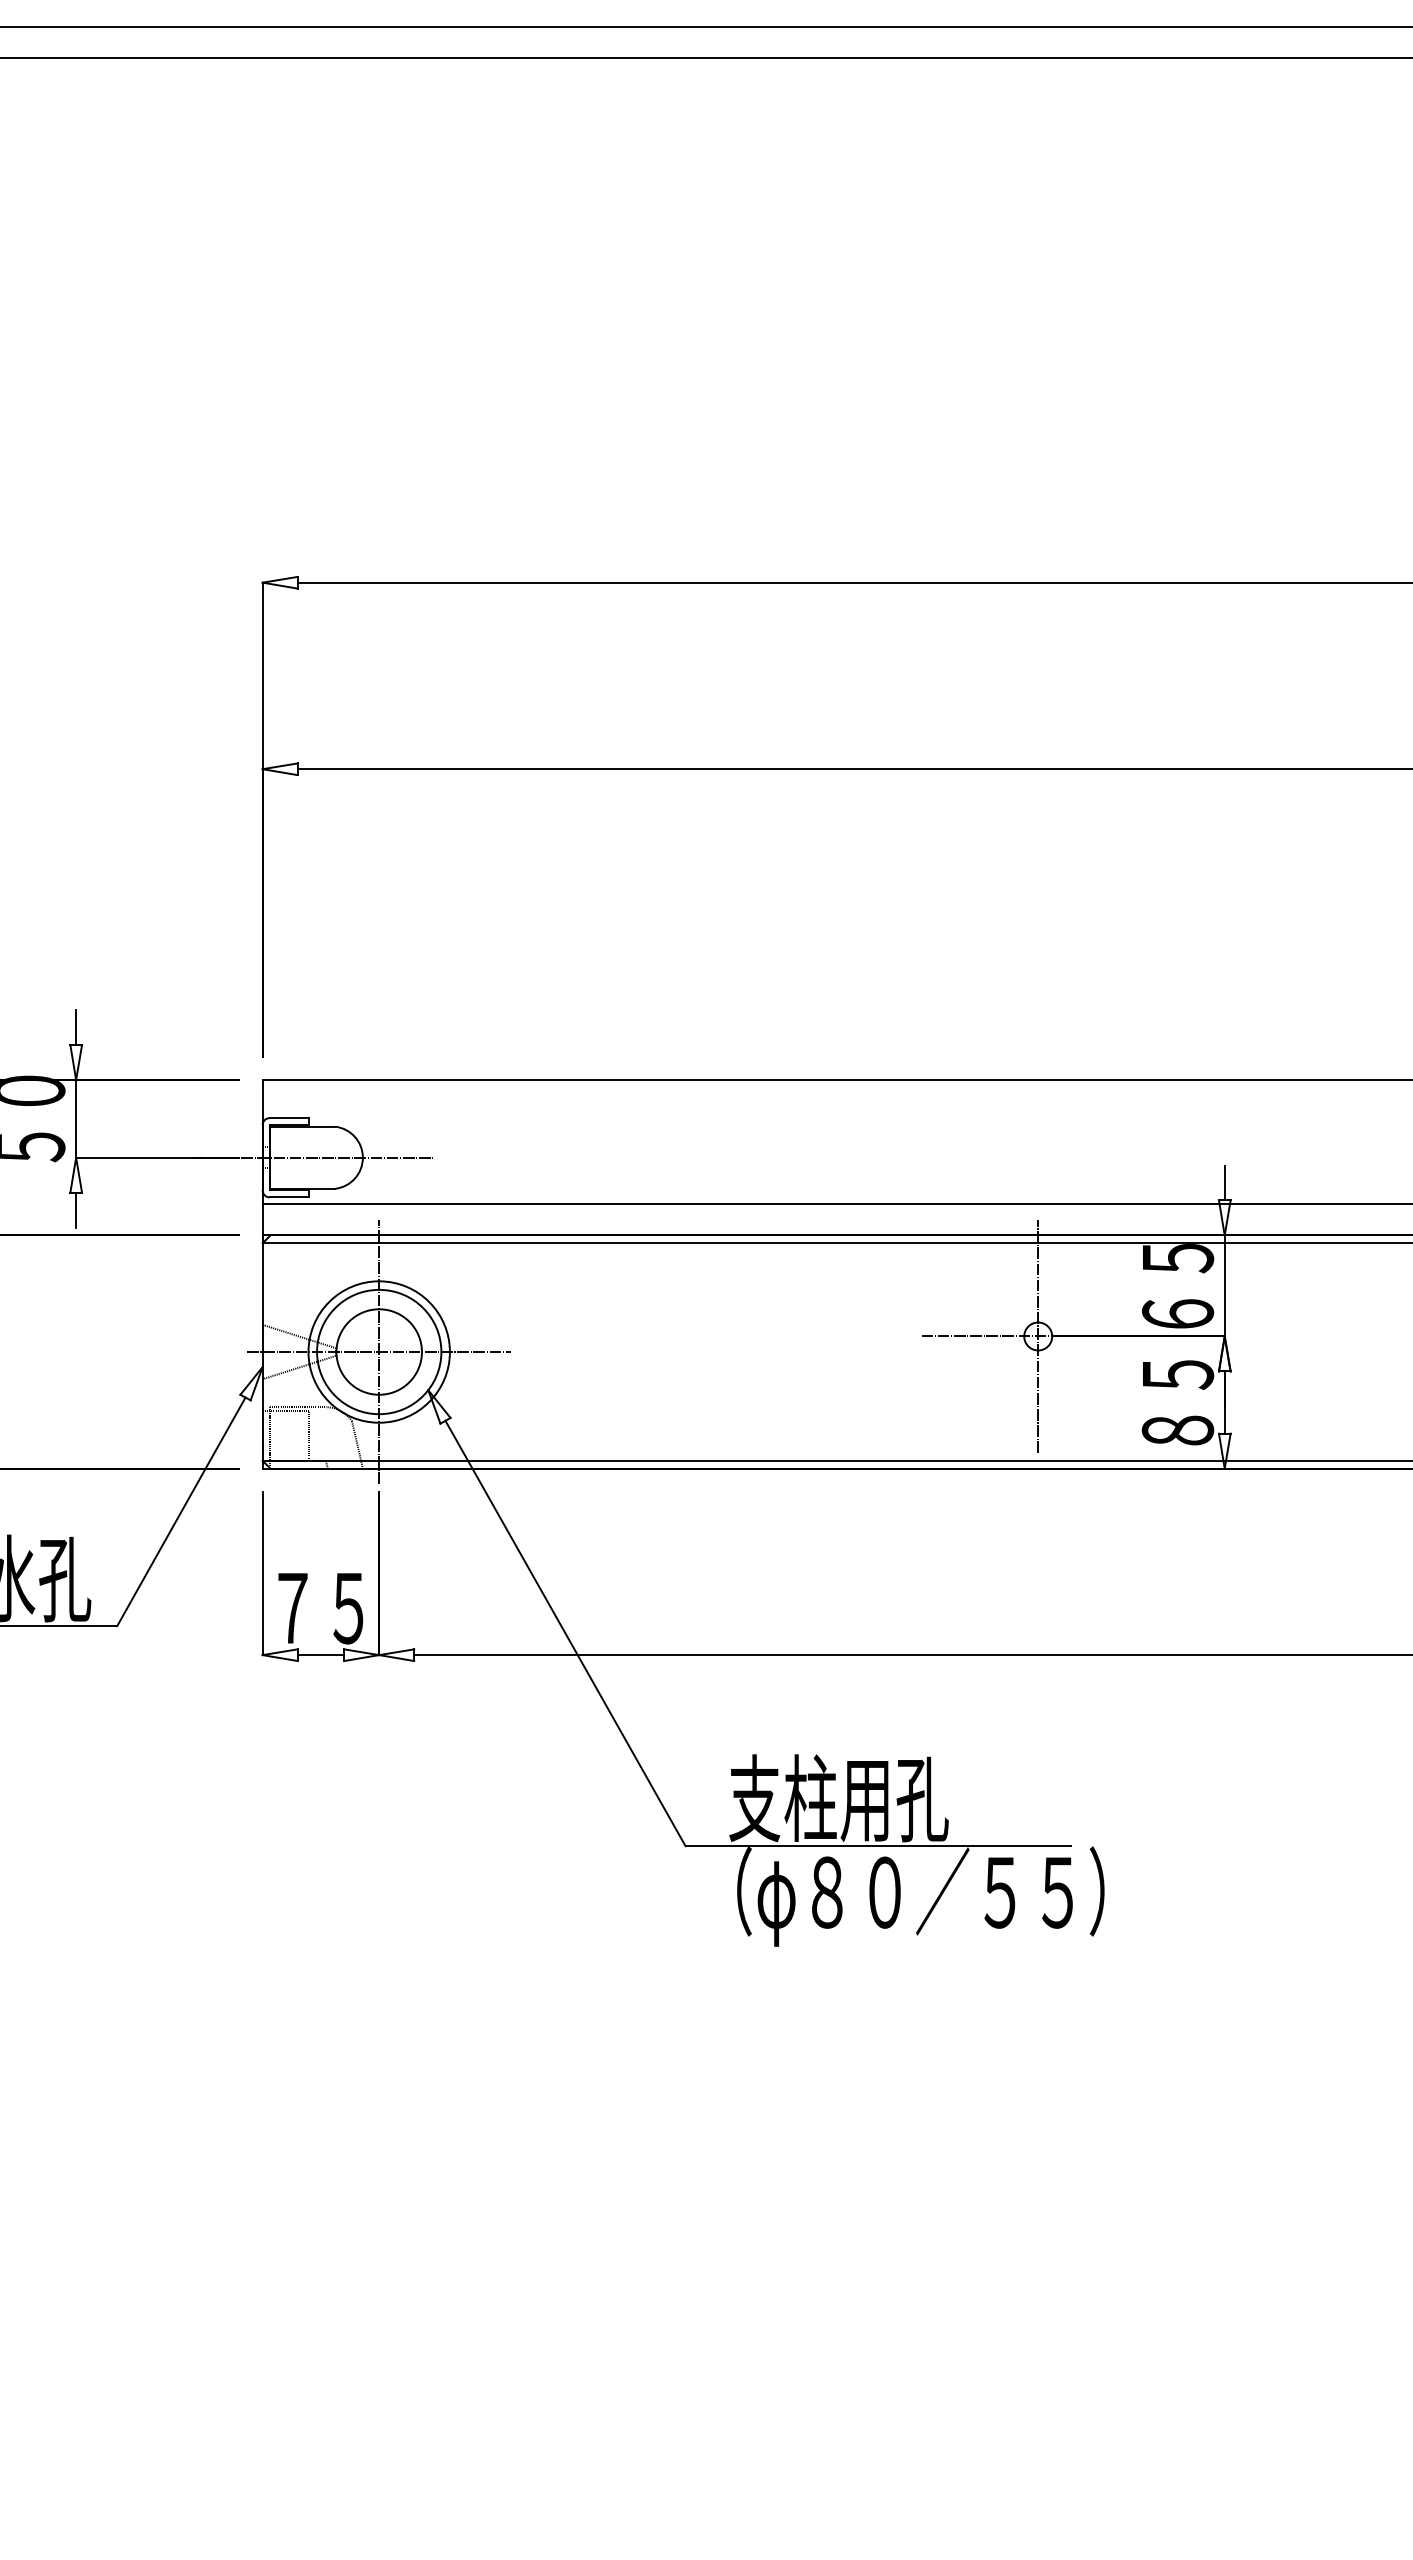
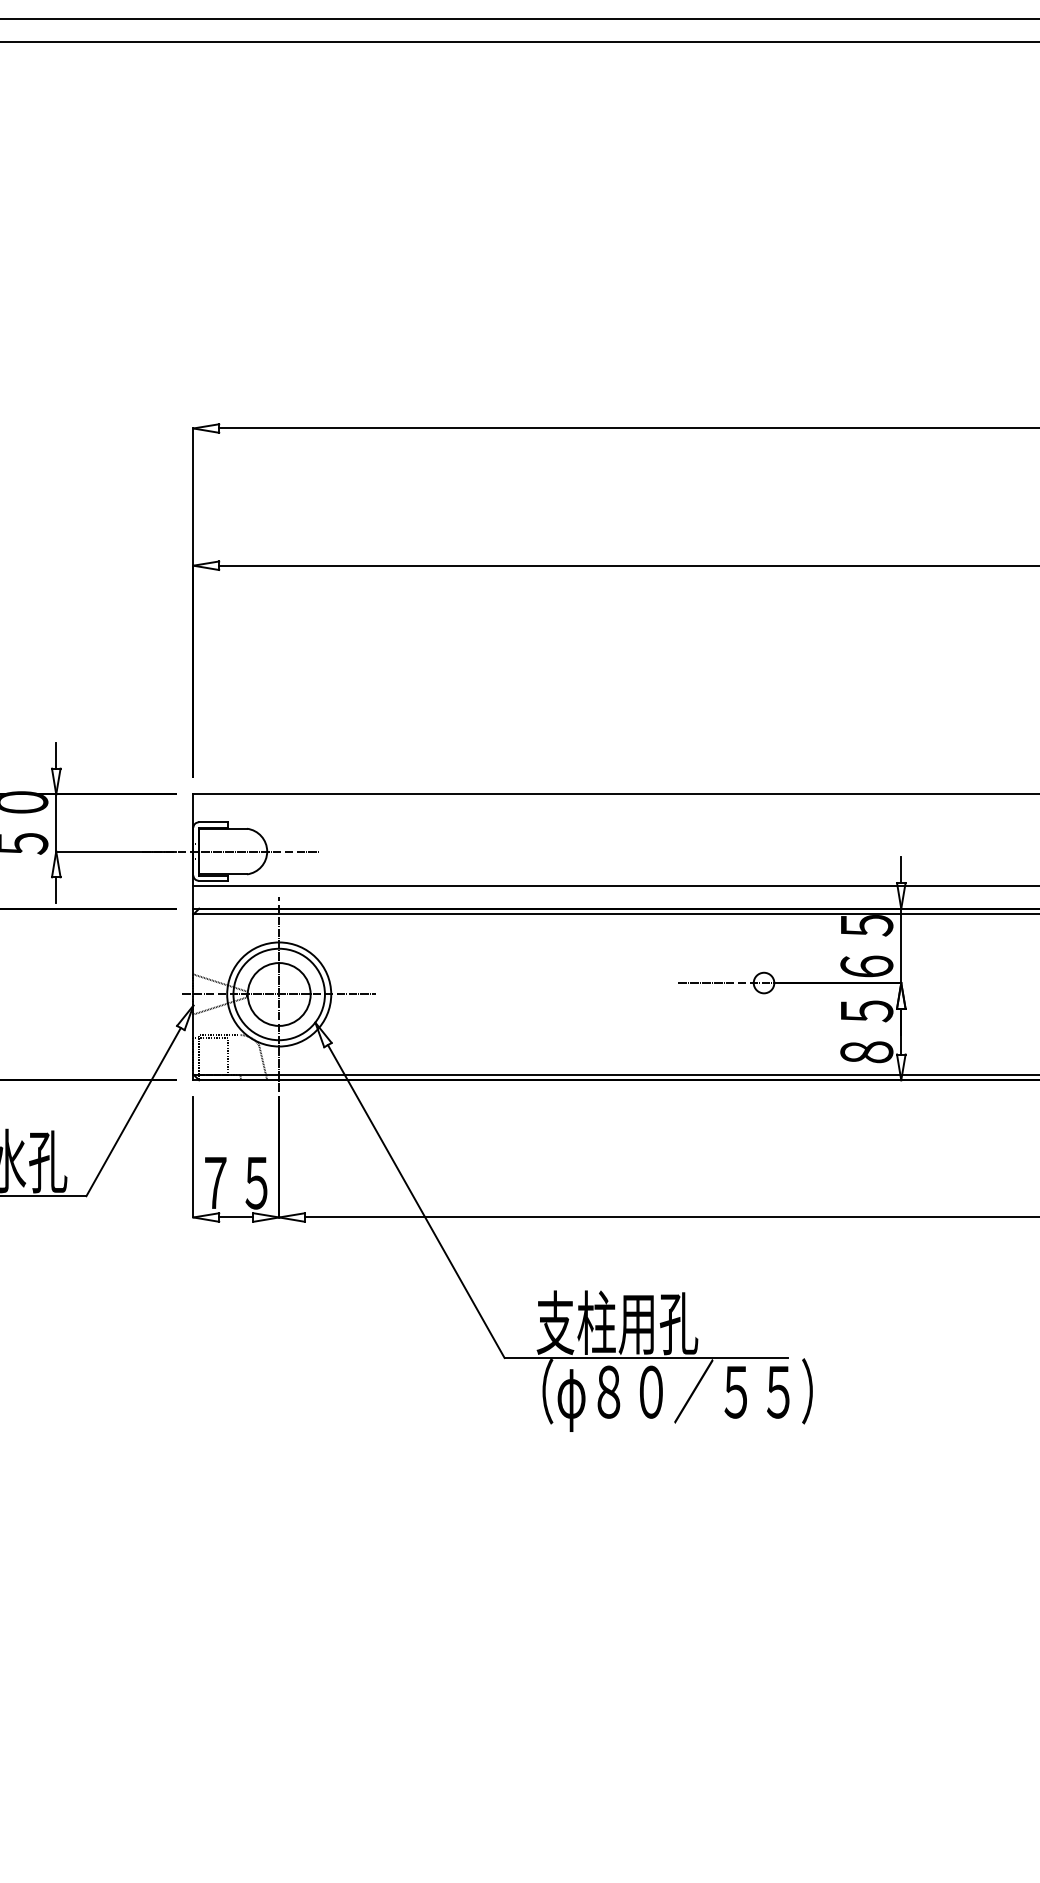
line: (1038, 1336) -> (764, 983), removed

